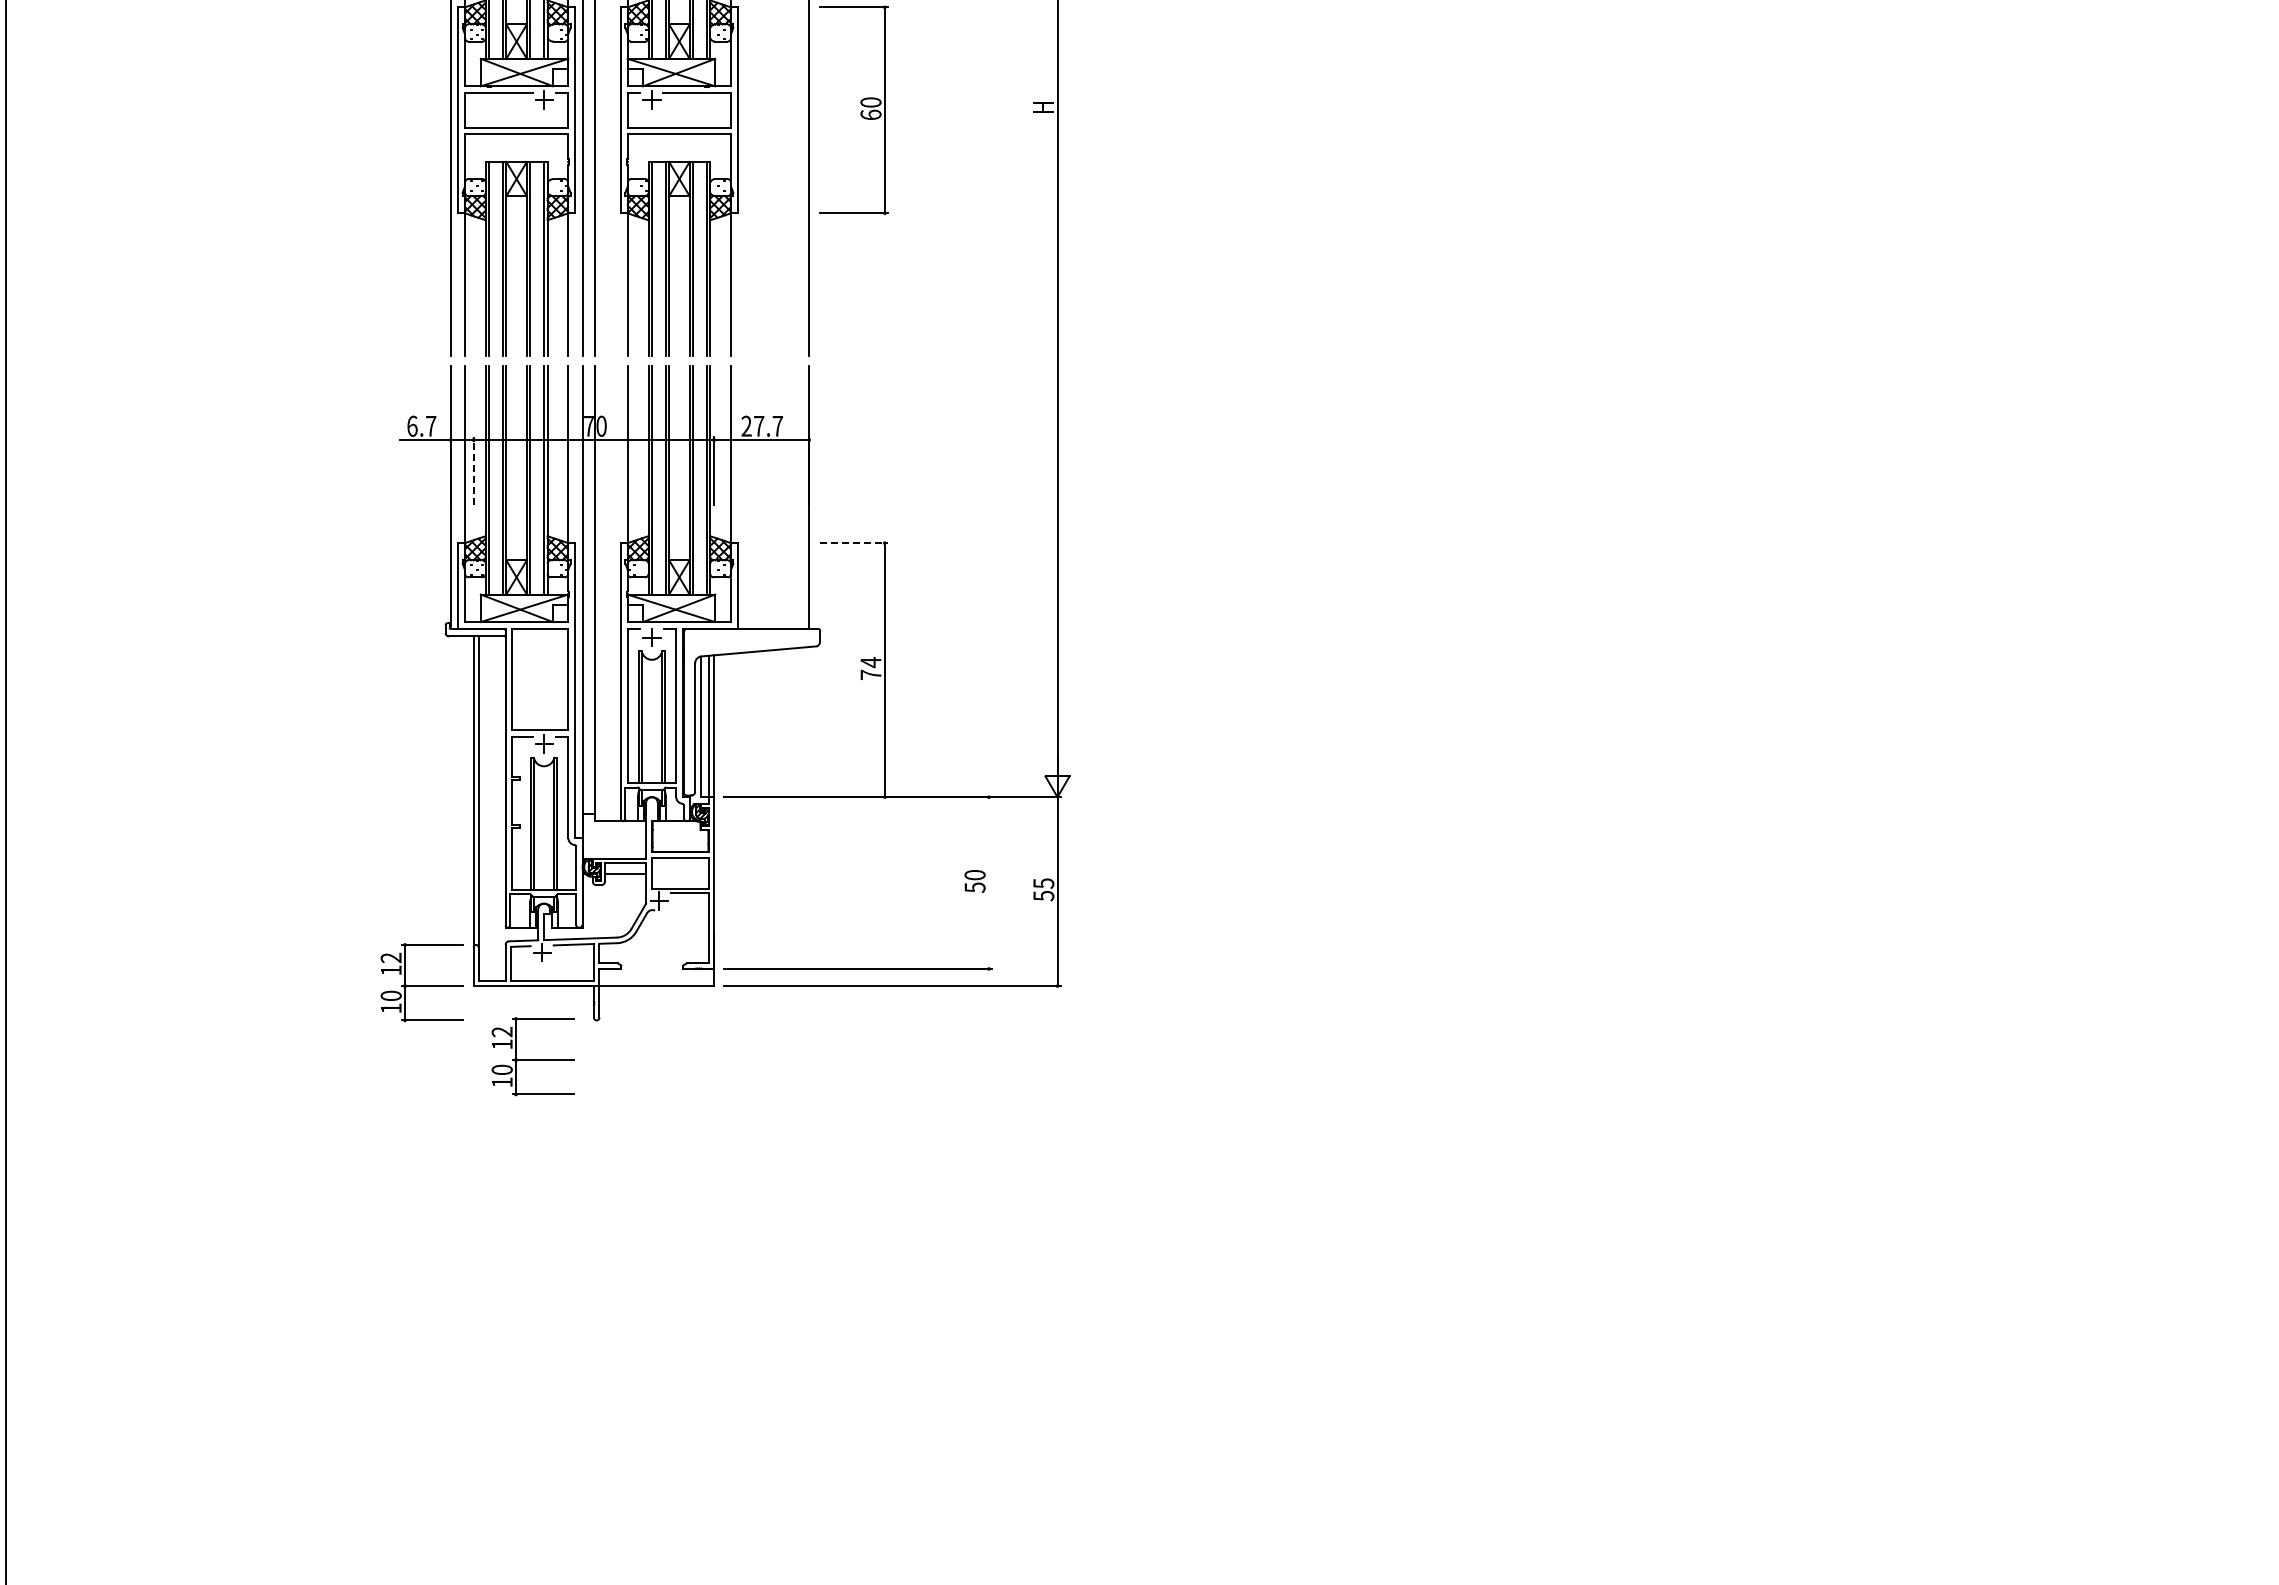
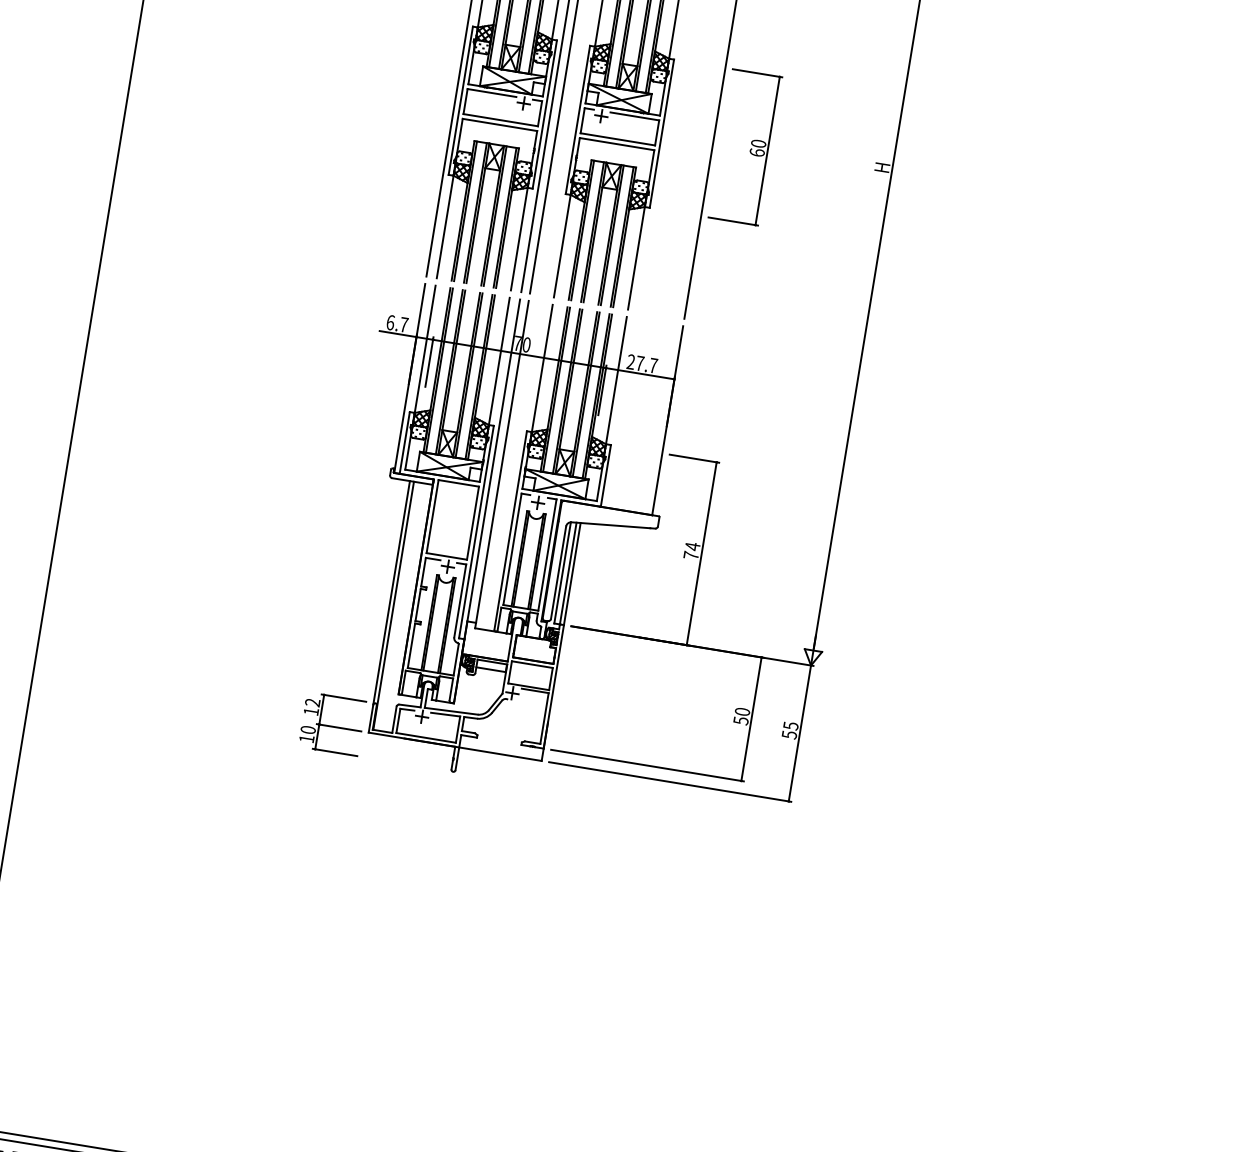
line: (473, 470) -> (429, 361), dashed -> solid
line: (854, 543) -> (694, 459), dashed -> solid
line: (988, 882) -> (751, 718), added
part: (532, 1056) -> (402, 790), removed

